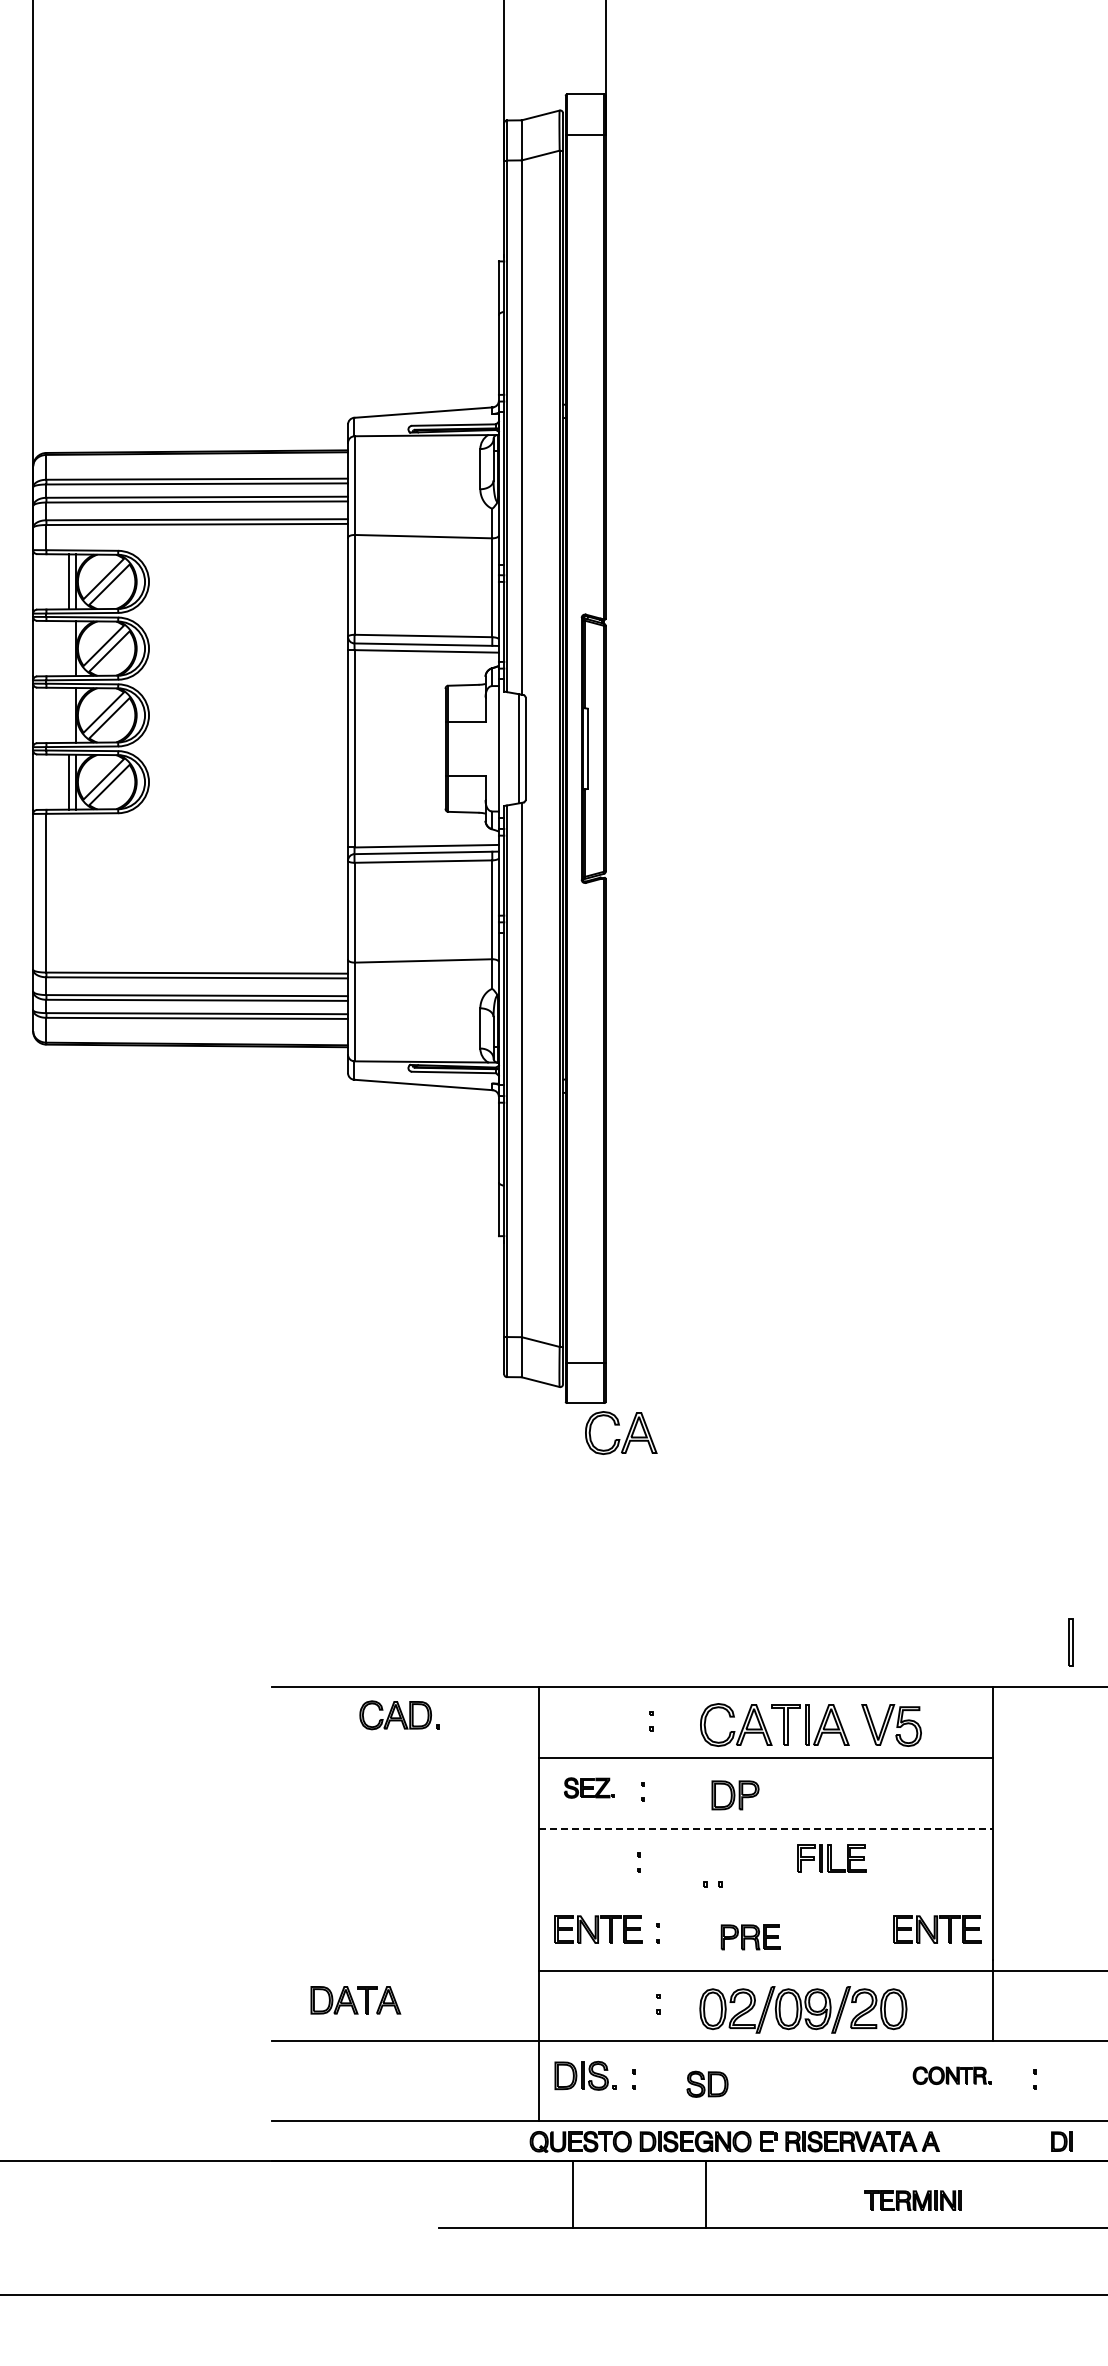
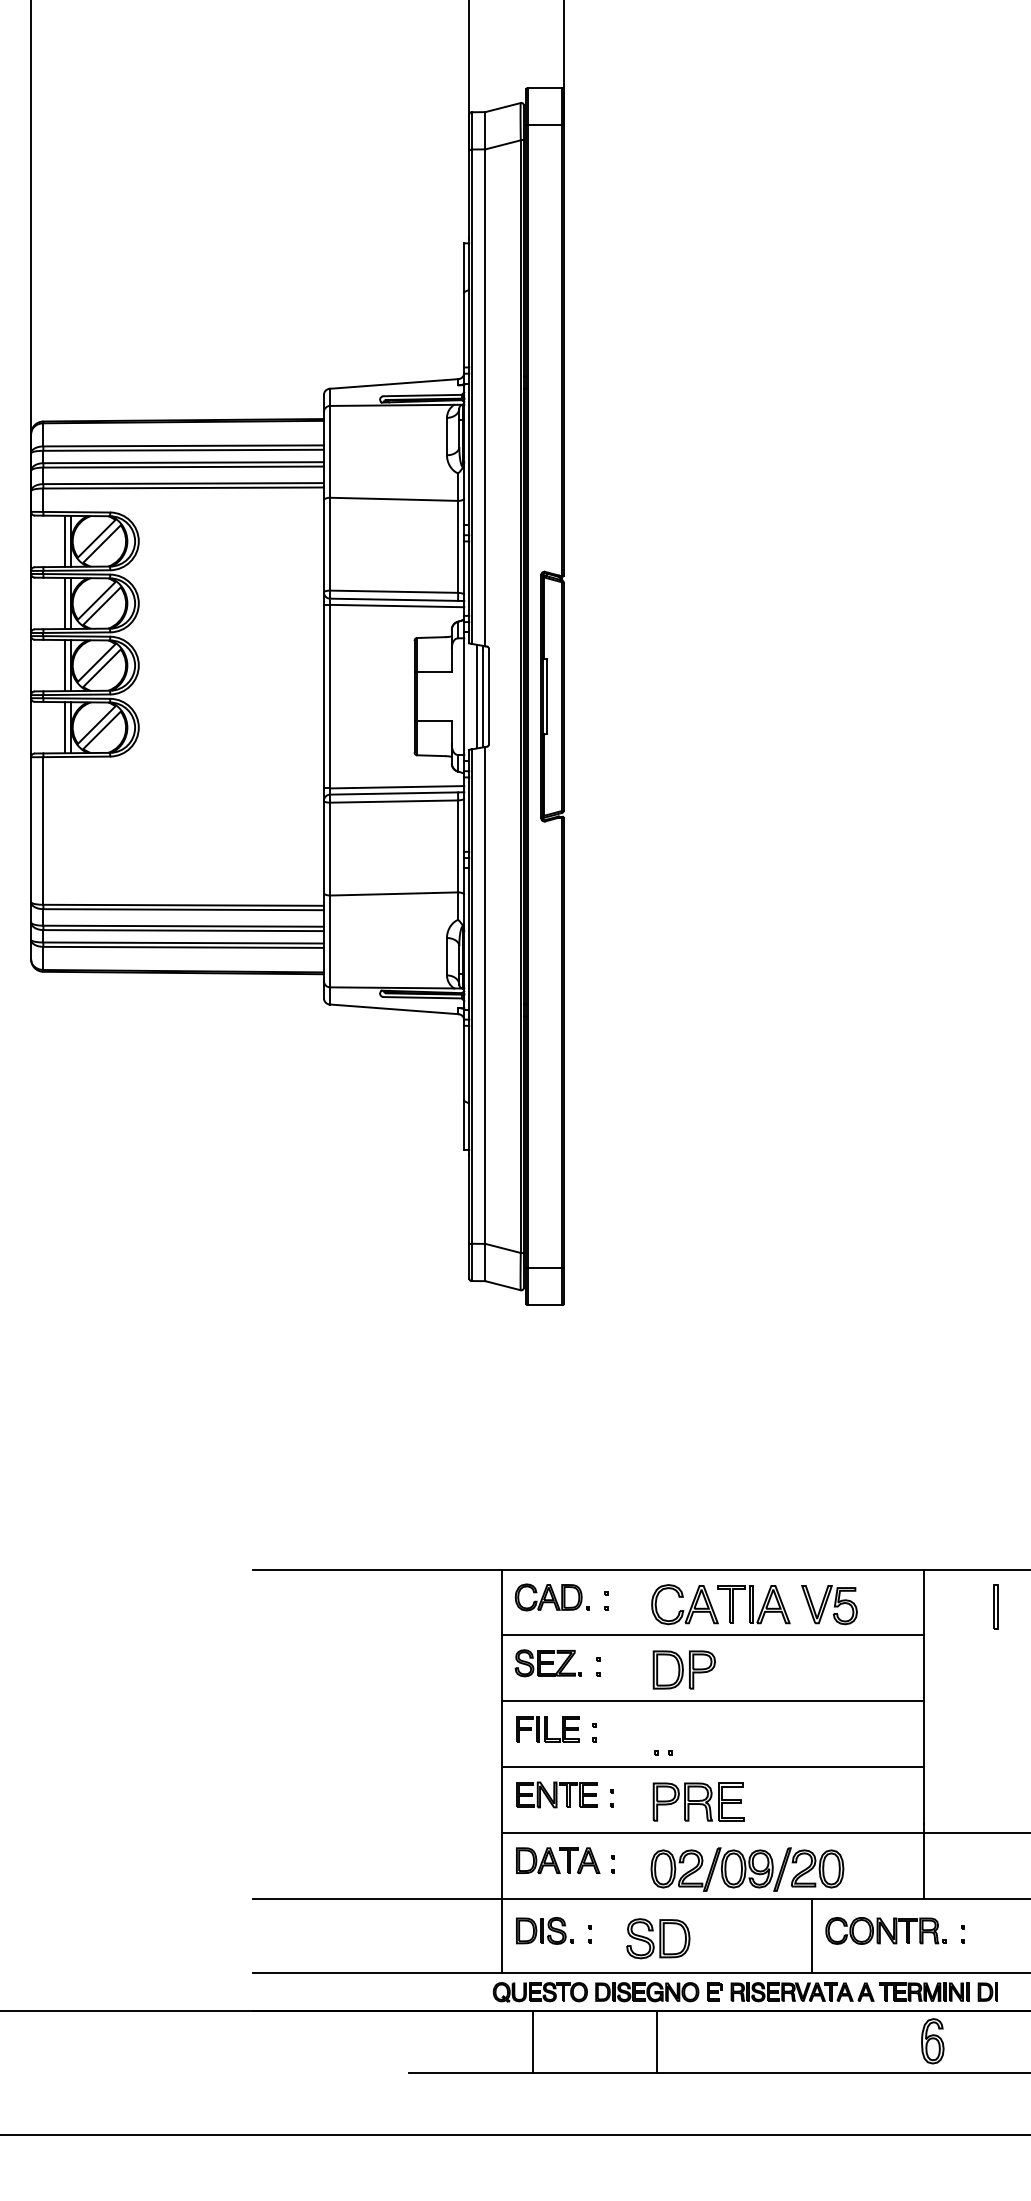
line: (69, 648) -> (64, 603), added
line: (69, 714) -> (64, 664), added
line: (513, 748) -> (477, 696), added
part: (627, 1434) -> (583, 1334), removed
part: (1070, 1642) -> (995, 1606), moved
part: (399, 1715) -> (552, 1597), moved
part: (589, 1787) -> (548, 1662), size x1.43
part: (735, 1795) -> (684, 1670), size x1.43
line: (766, 1828) -> (713, 1700), dashed -> solid
part: (831, 1858) -> (547, 1728), moved
line: (766, 1899) -> (713, 1766), added
part: (937, 1929) -> (872, 1794), removed
part: (750, 1937) -> (698, 1802), size x1.67
part: (355, 2000) -> (557, 1860), moved
part: (951, 2075) -> (885, 1930), size x1.67
line: (873, 2081) -> (812, 1936), added
part: (707, 2084) -> (658, 1938), size x1.67
part: (1002, 2194) -> (932, 2041), added
part: (912, 2200) -> (923, 1992), moved

